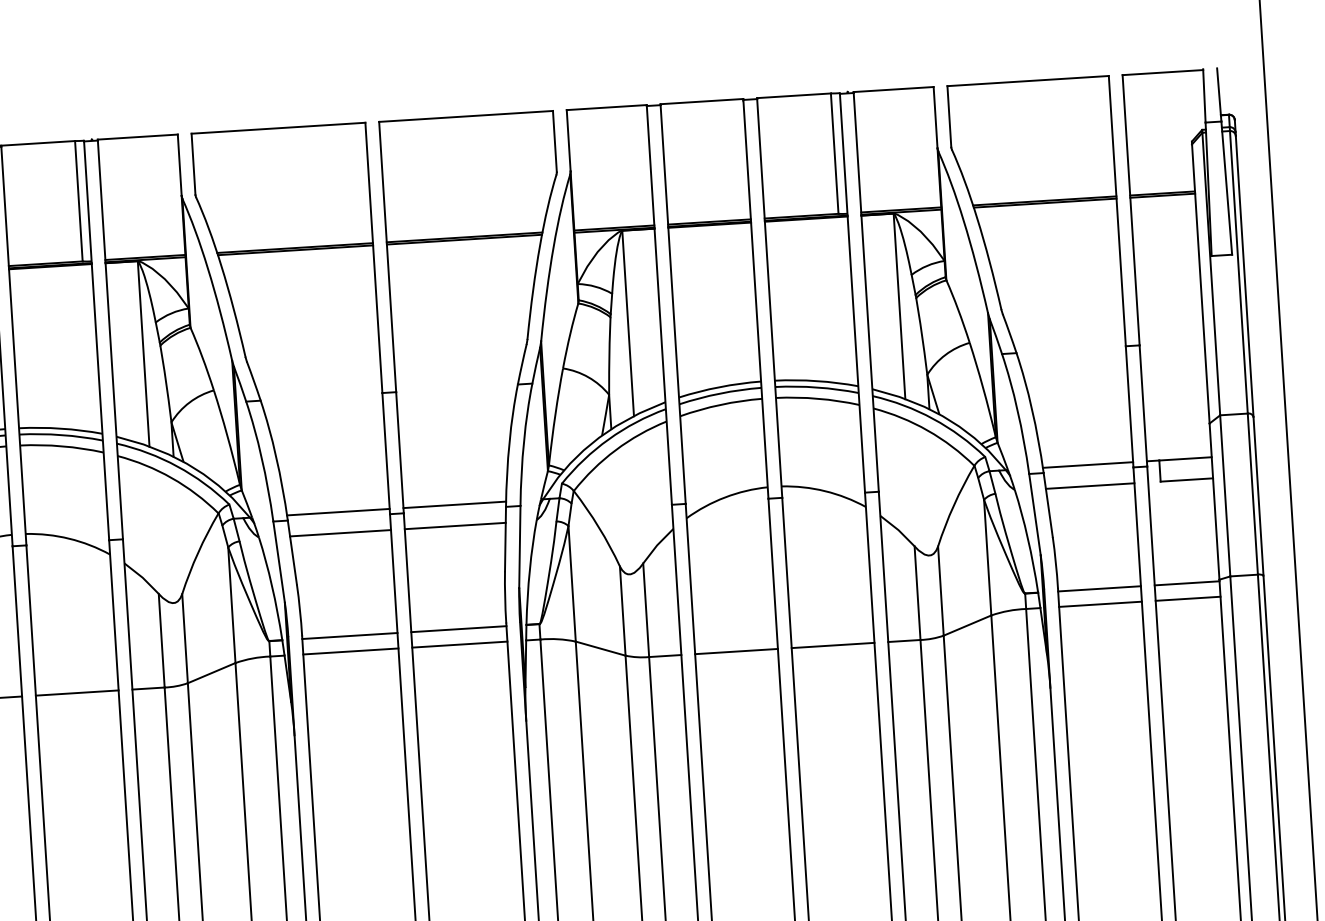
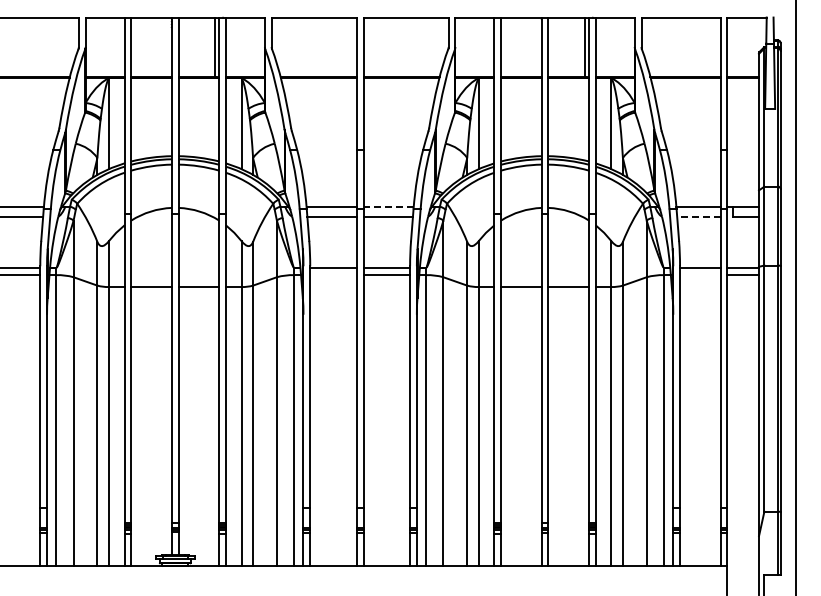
line: (1089, 486) -> (698, 217), solid -> dashed
line: (454, 504) -> (388, 206), solid -> dashed
line: (1101, 604) -> (700, 275), removed
line: (350, 652) -> (333, 275), removed

